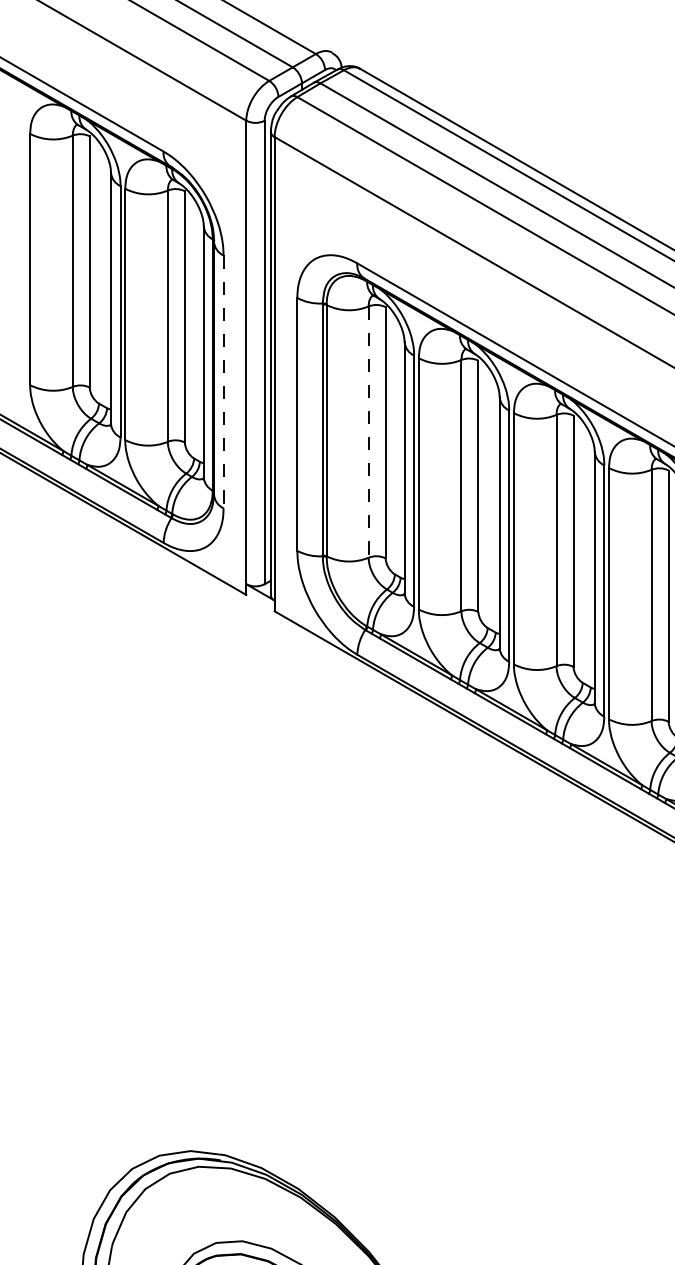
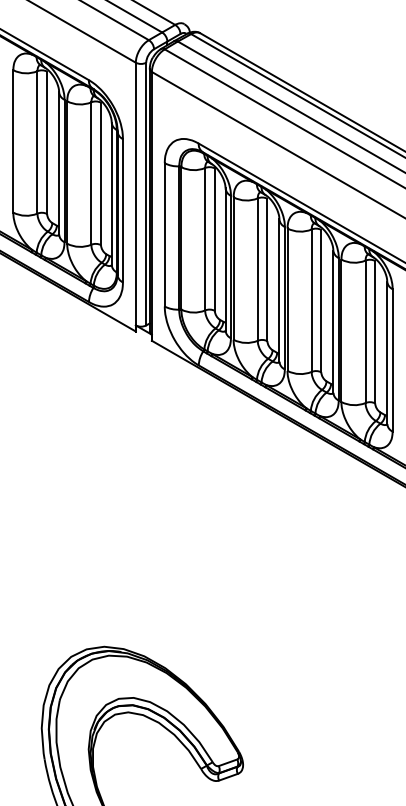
line: (222, 381) -> (122, 210), dashed -> solid
line: (369, 432) -> (205, 239), dashed -> solid

